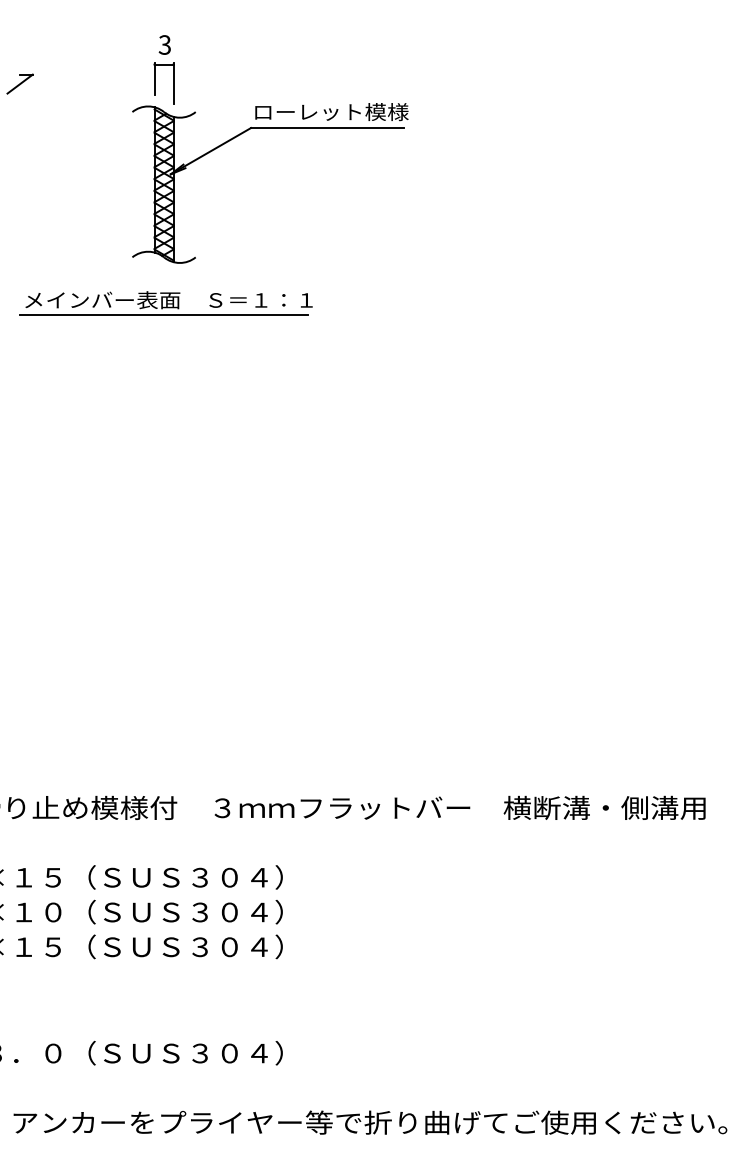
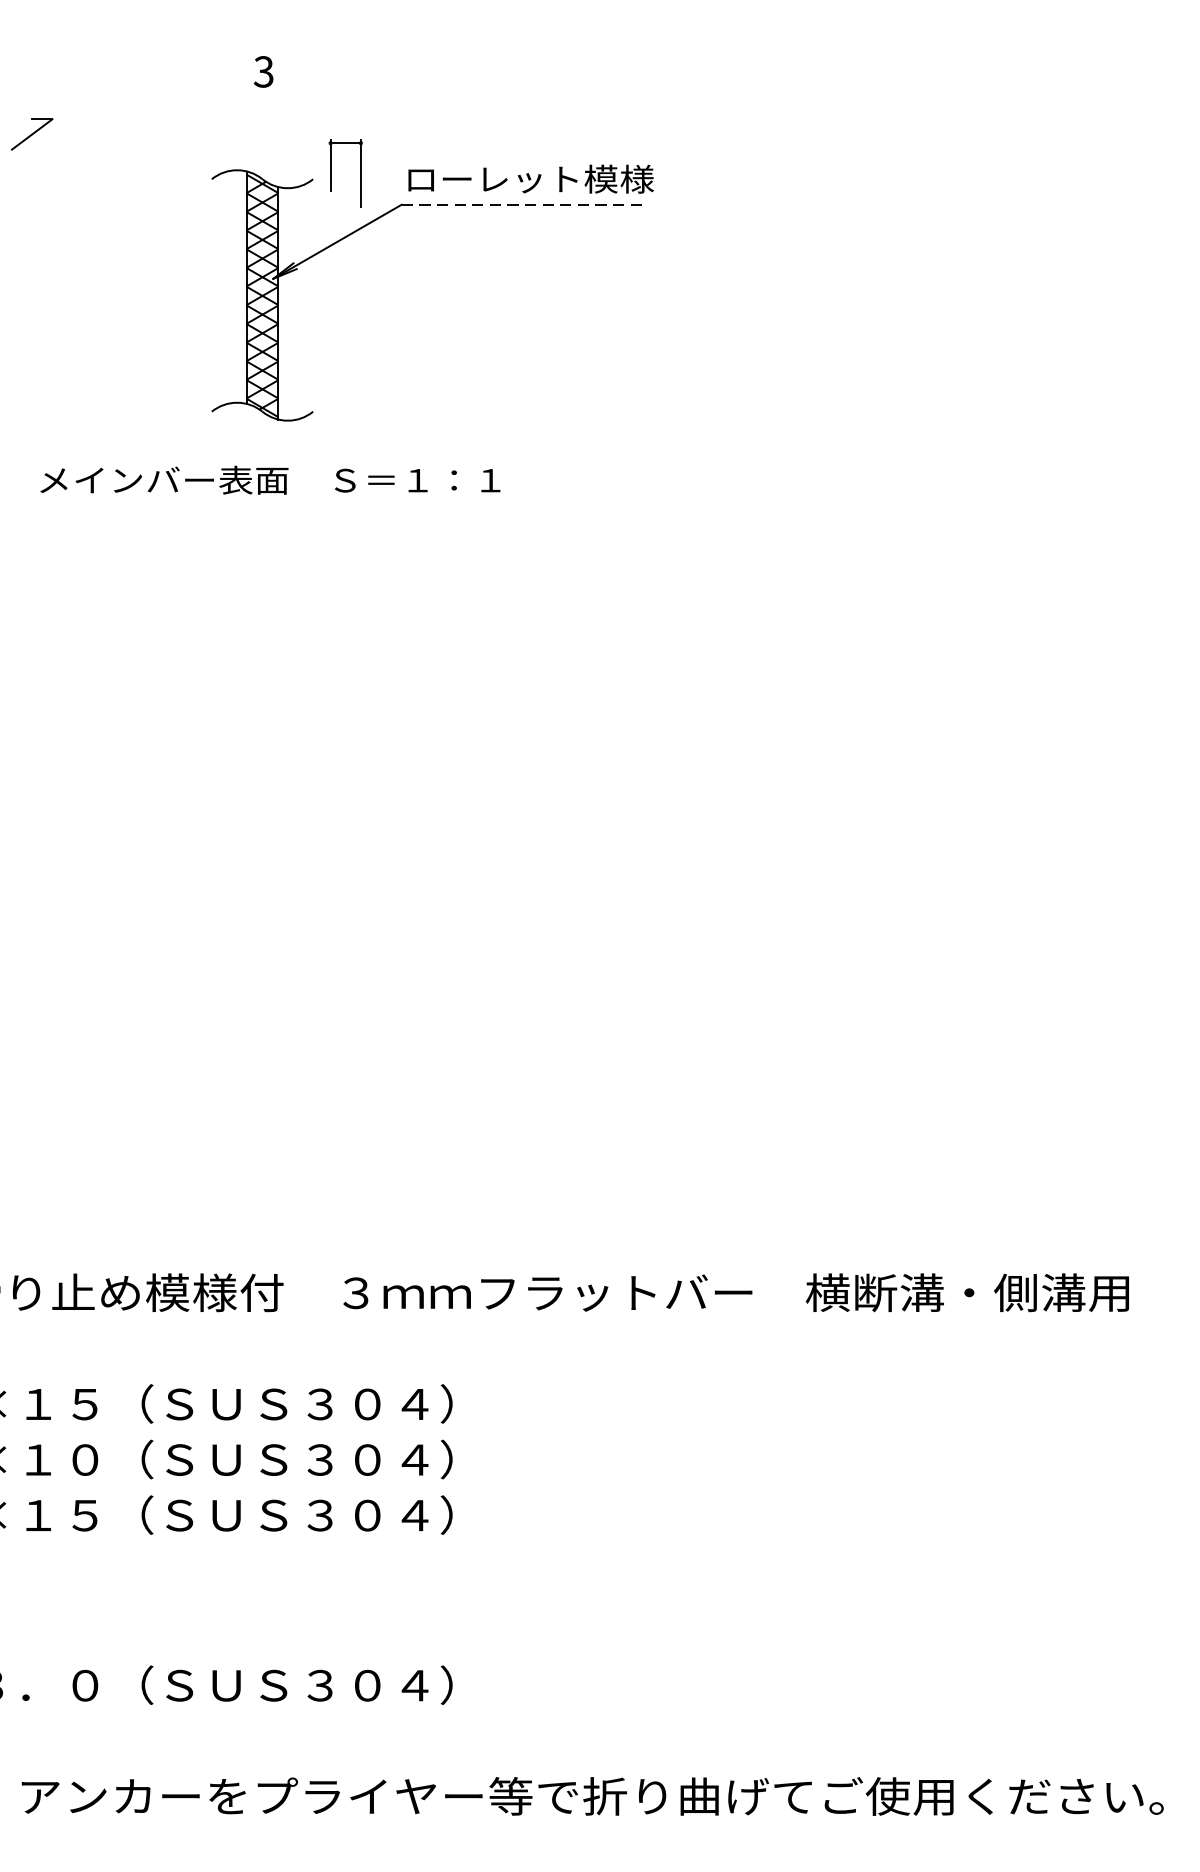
part: (155, 83) -> (331, 173), moved
line: (327, 128) -> (523, 205), solid -> dashed
line: (164, 314) -> (263, 503), removed

